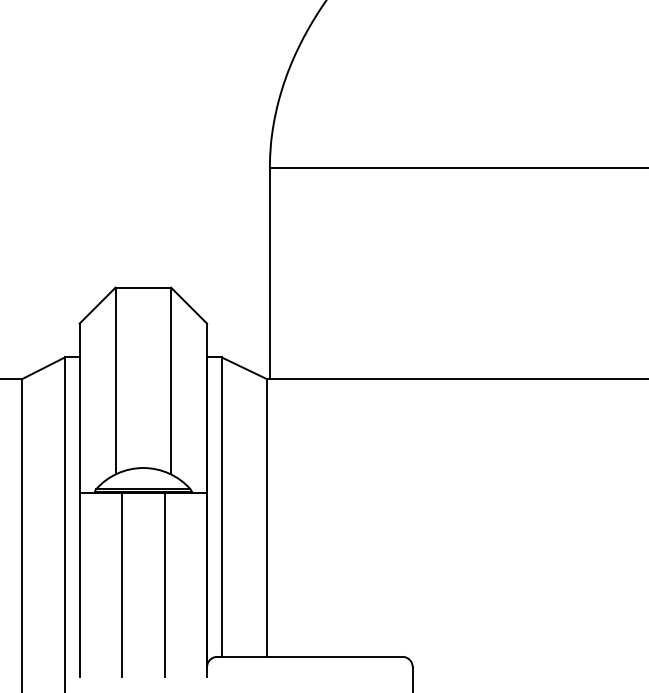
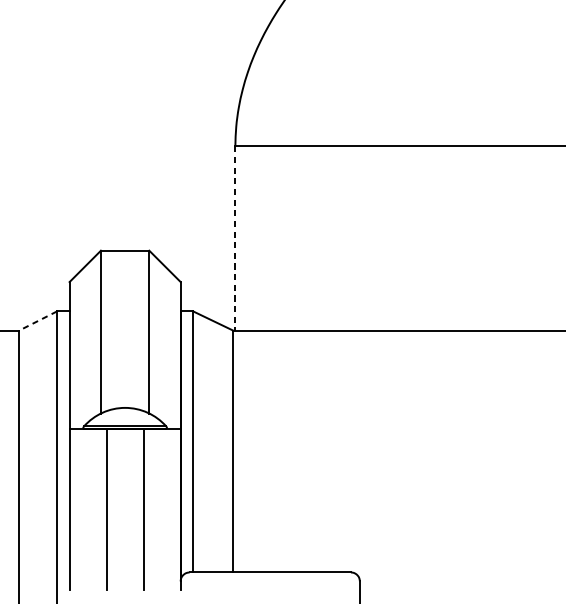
line: (269, 273) -> (235, 238), solid -> dashed
line: (43, 368) -> (38, 321), solid -> dashed

